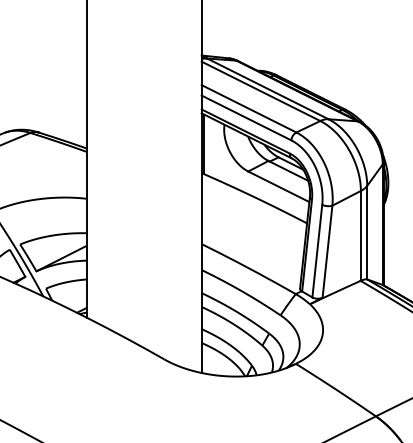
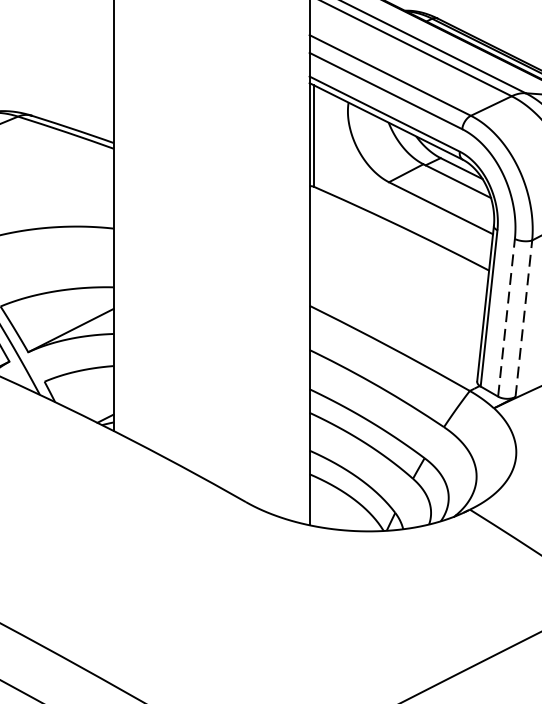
line: (317, 251) -> (506, 318), solid -> dashed
line: (327, 251) -> (523, 318), solid -> dashed

